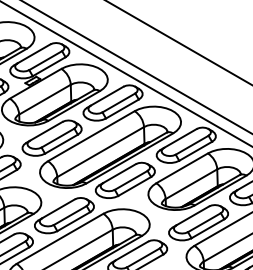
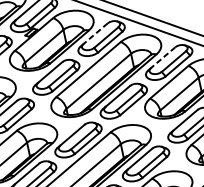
line: (107, 96) -> (95, 33), solid -> dashed
line: (180, 138) -> (163, 57), solid -> dashed

